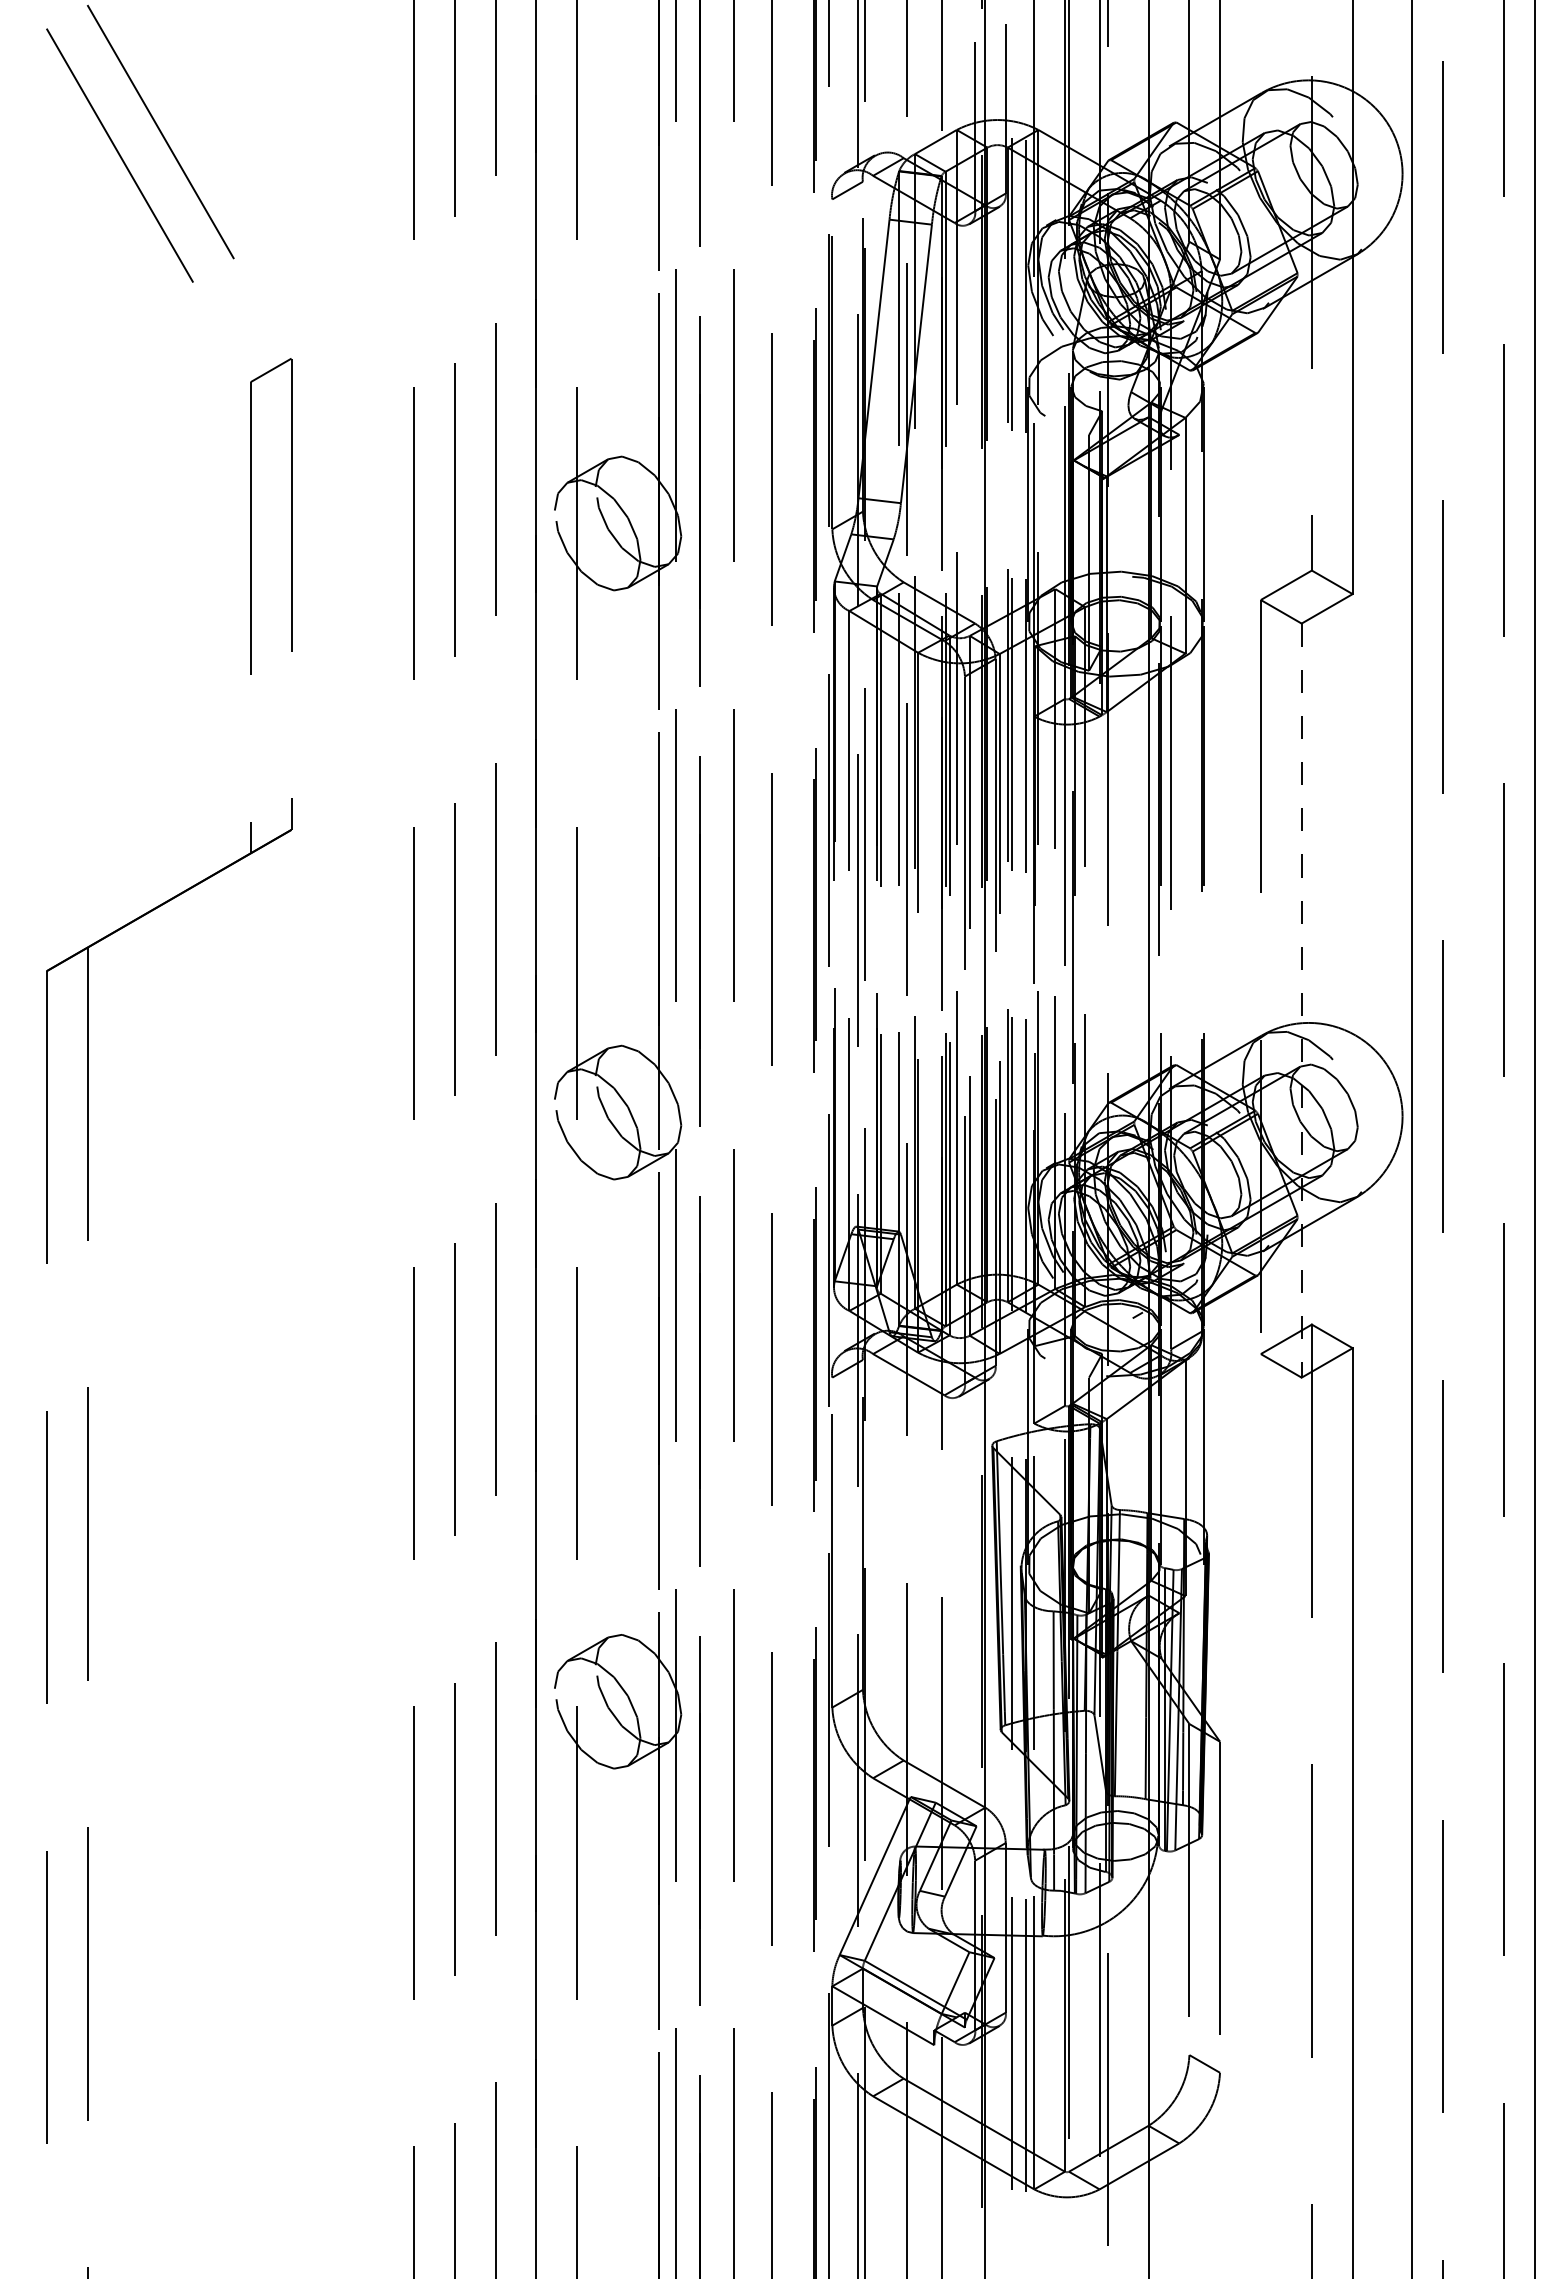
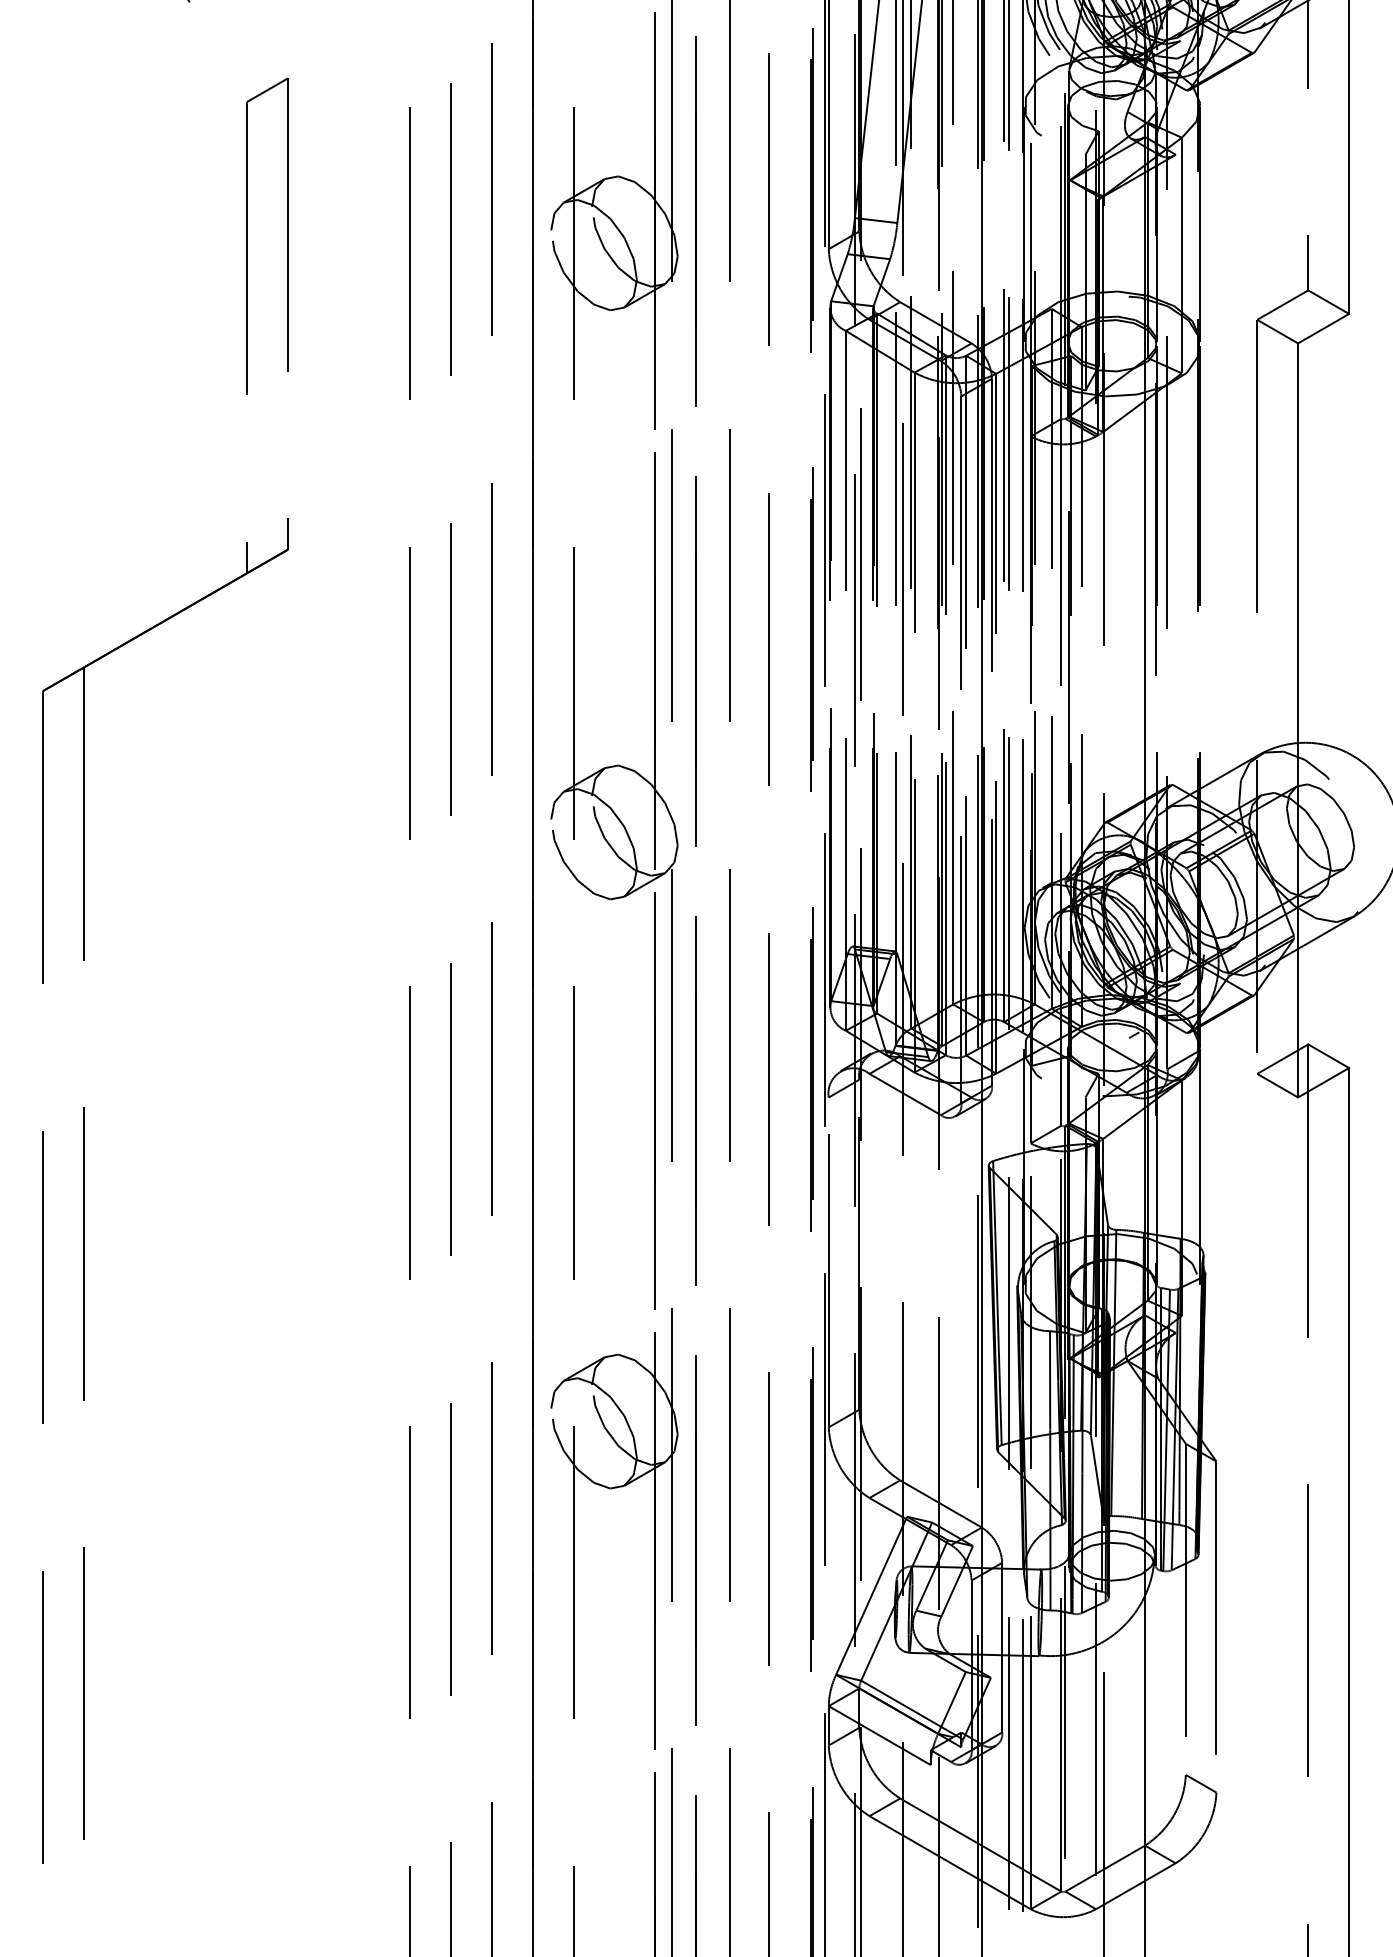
line: (1301, 1001) -> (1297, 721), dashed -> solid

